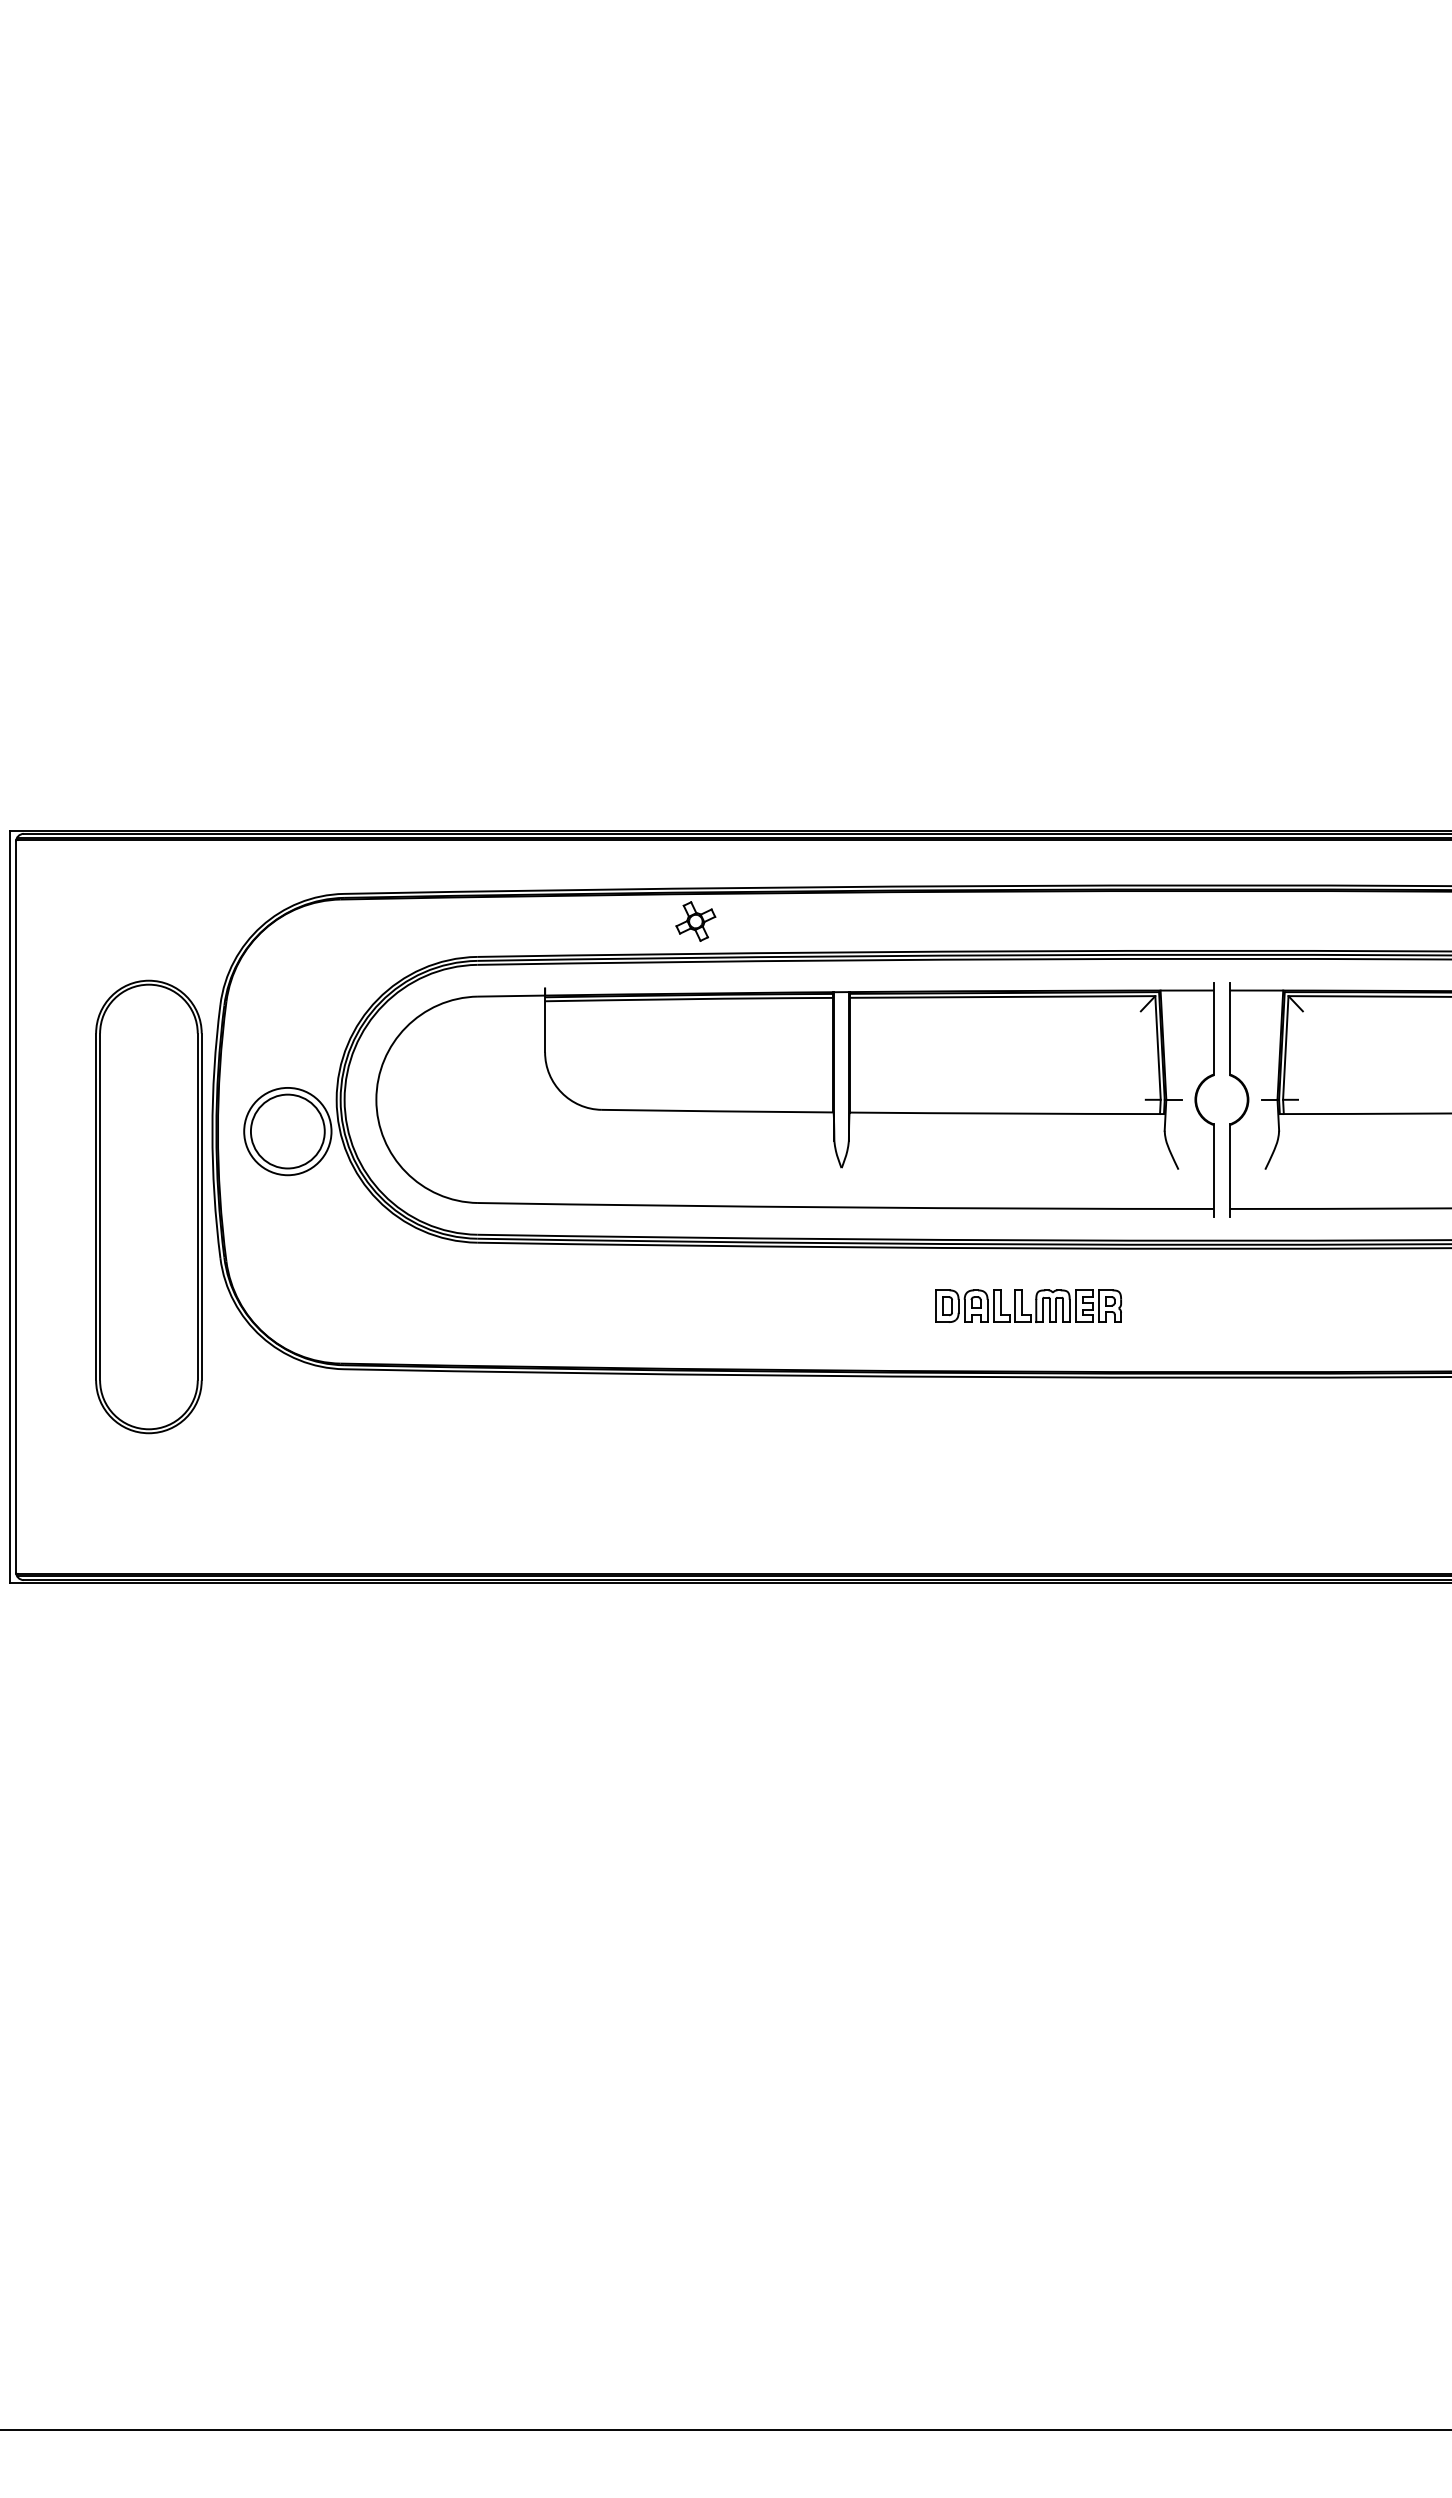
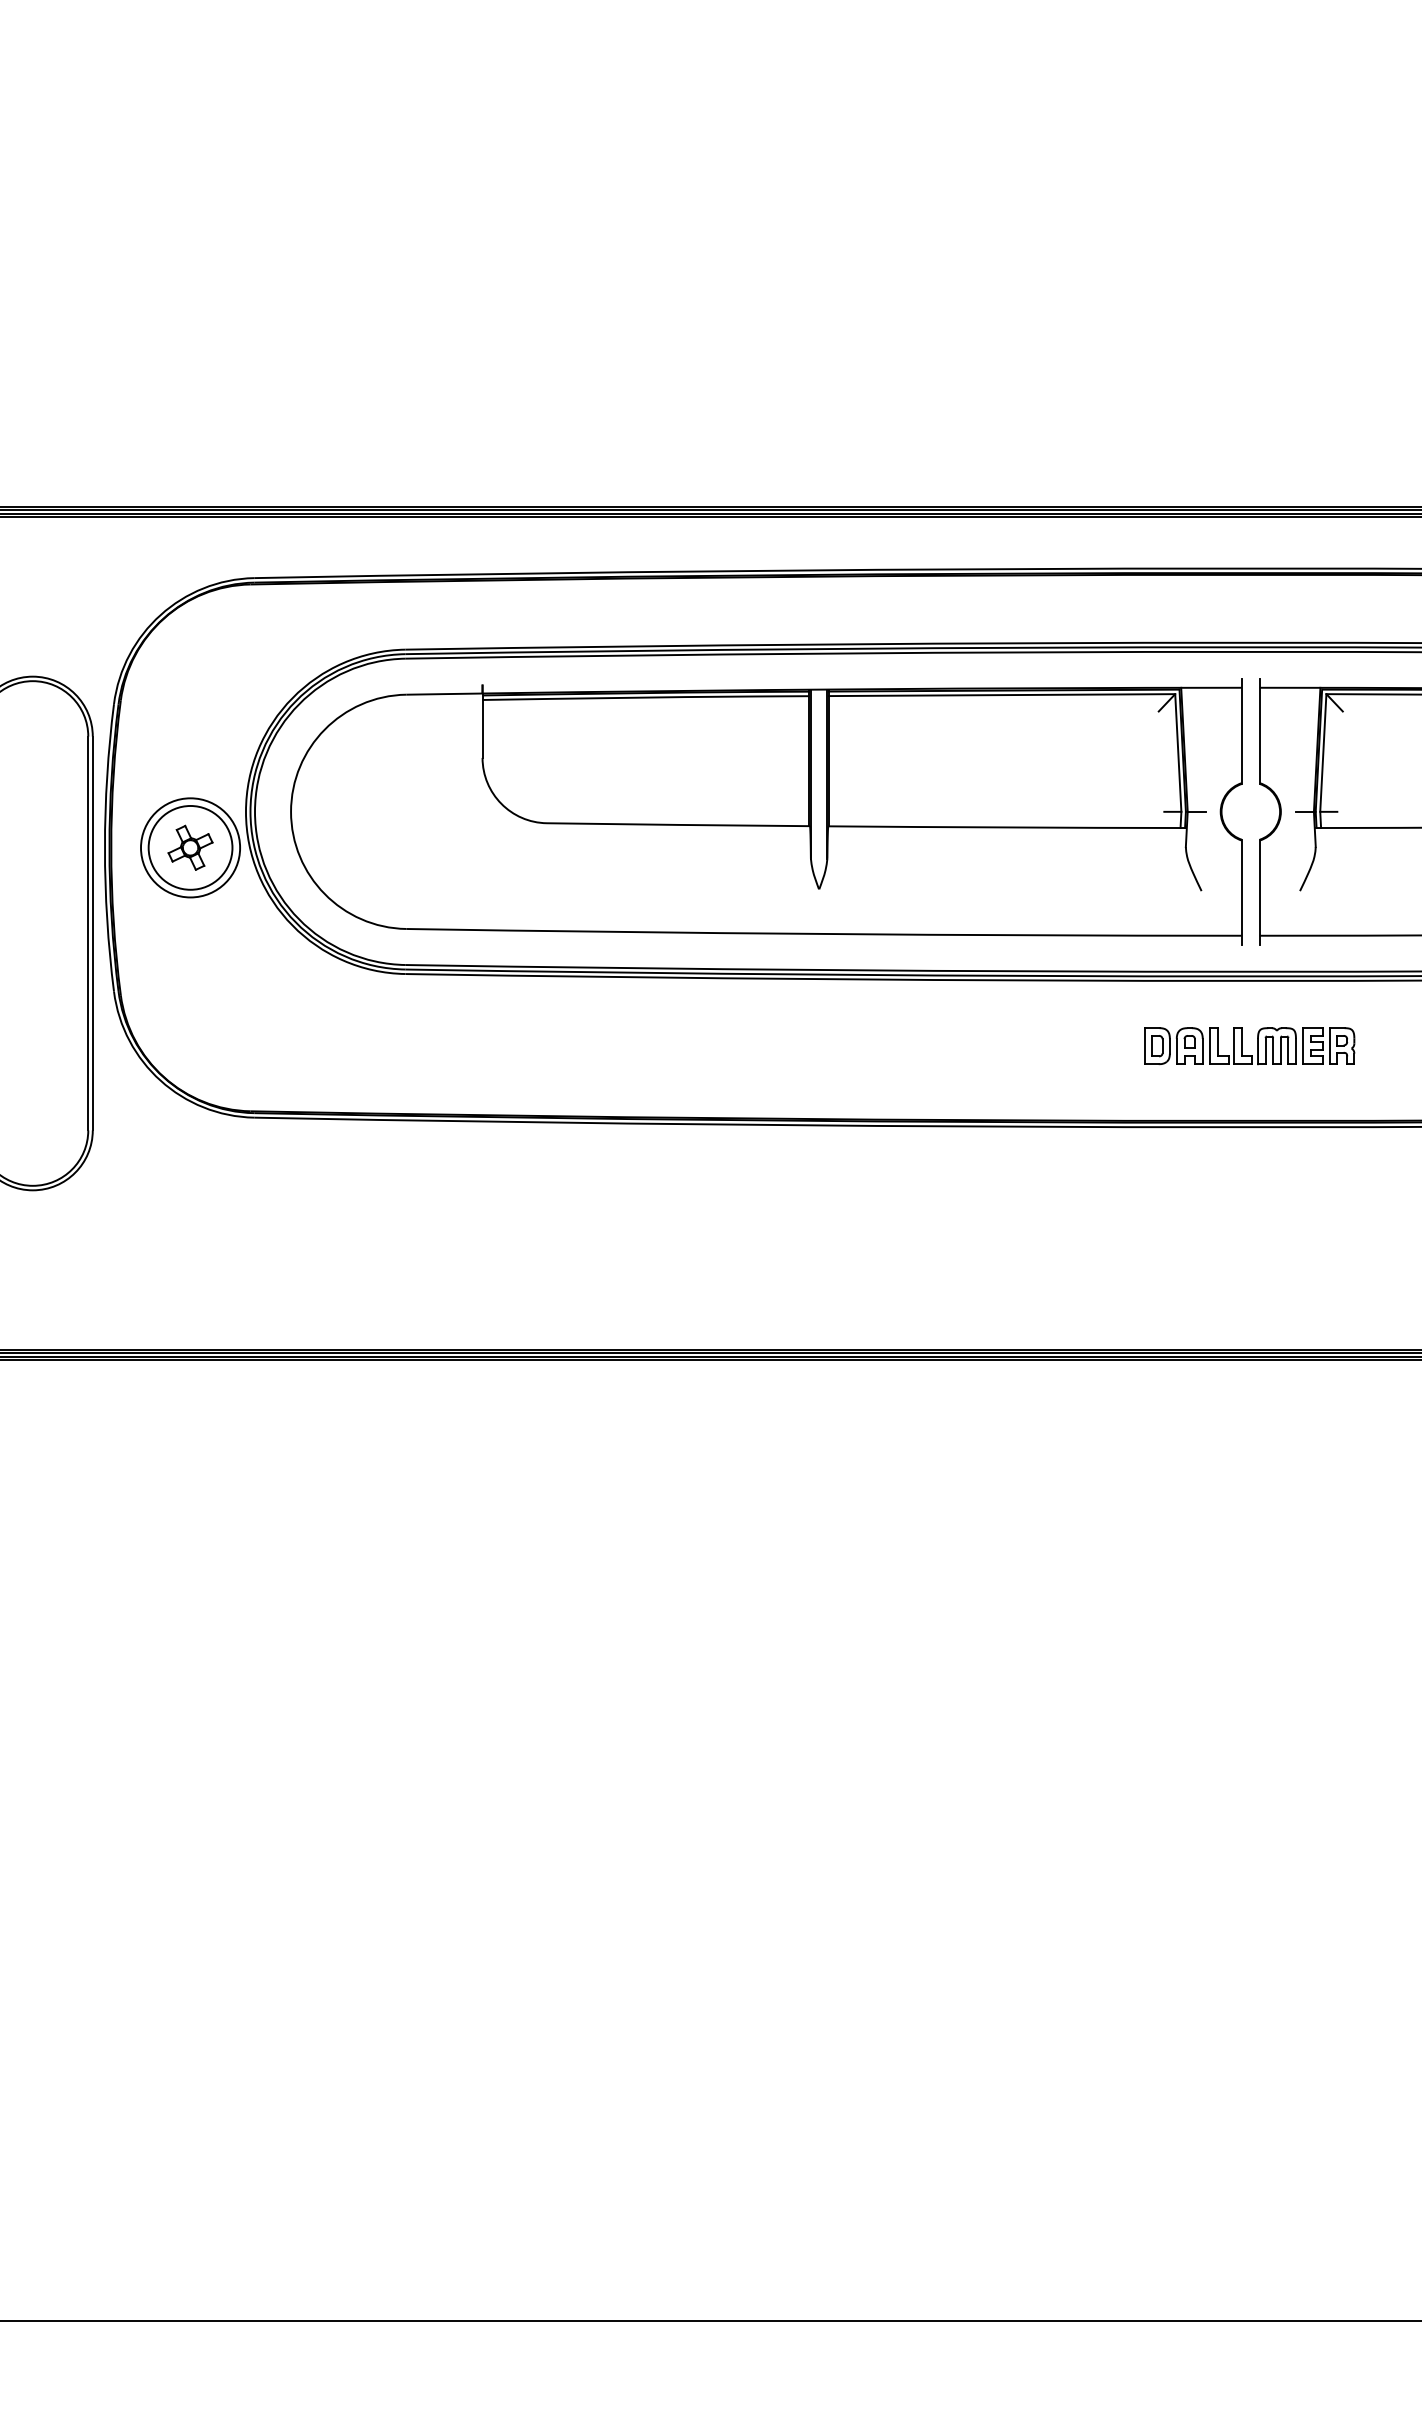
part: (695, 921) -> (190, 847), moved
part: (1028, 1305) -> (1249, 1045), moved

